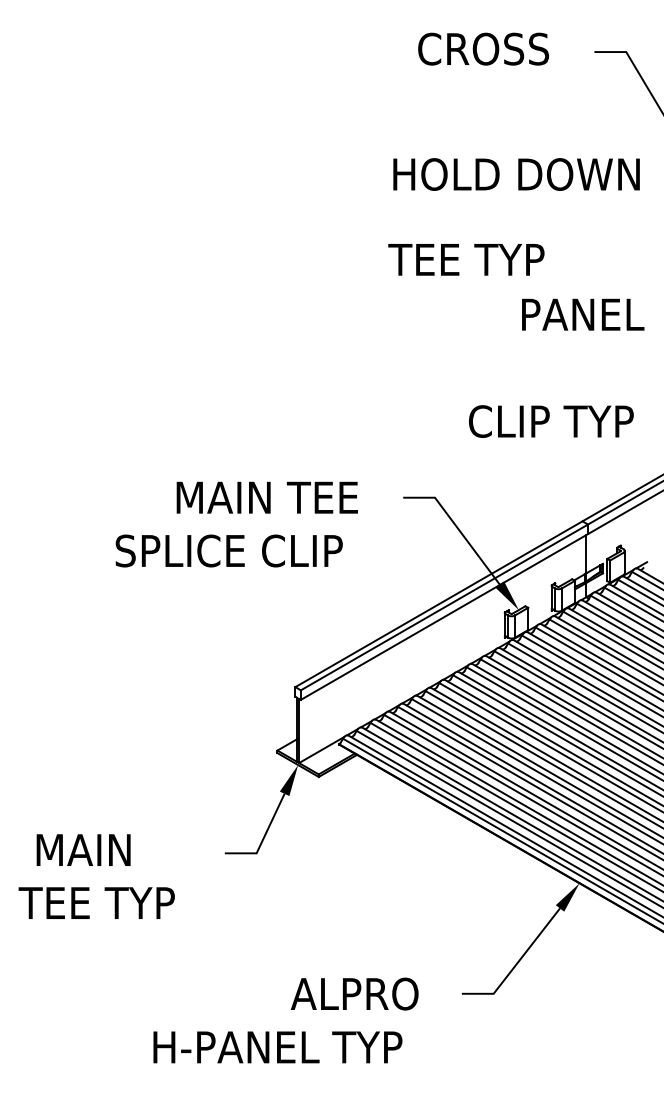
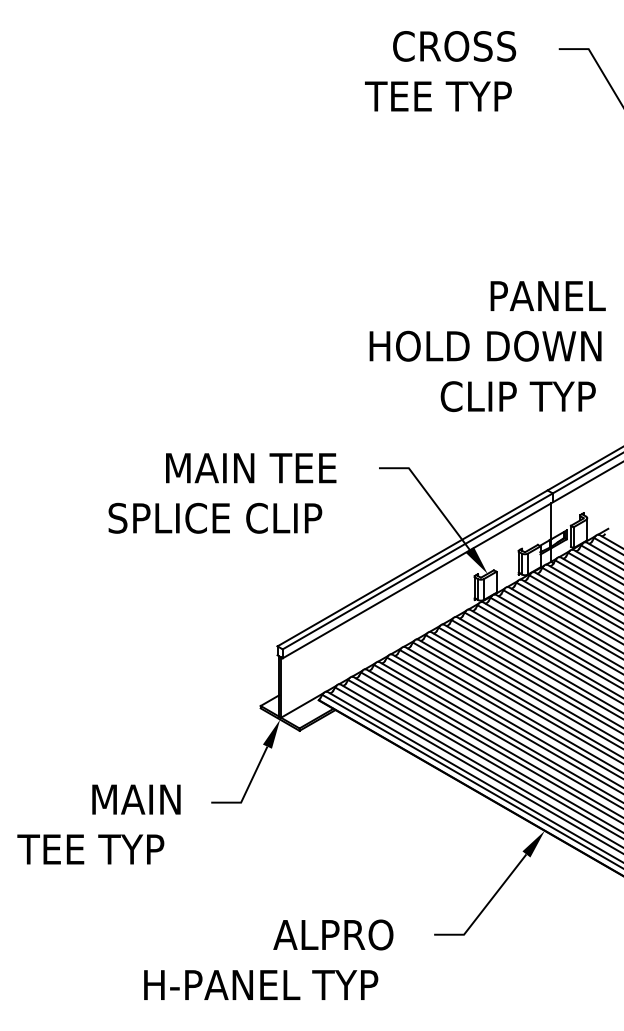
text: (516, 173) -> (485, 345), moved
text: (466, 259) -> (438, 96), moved
text: (83, 850) -> (136, 799), moved

